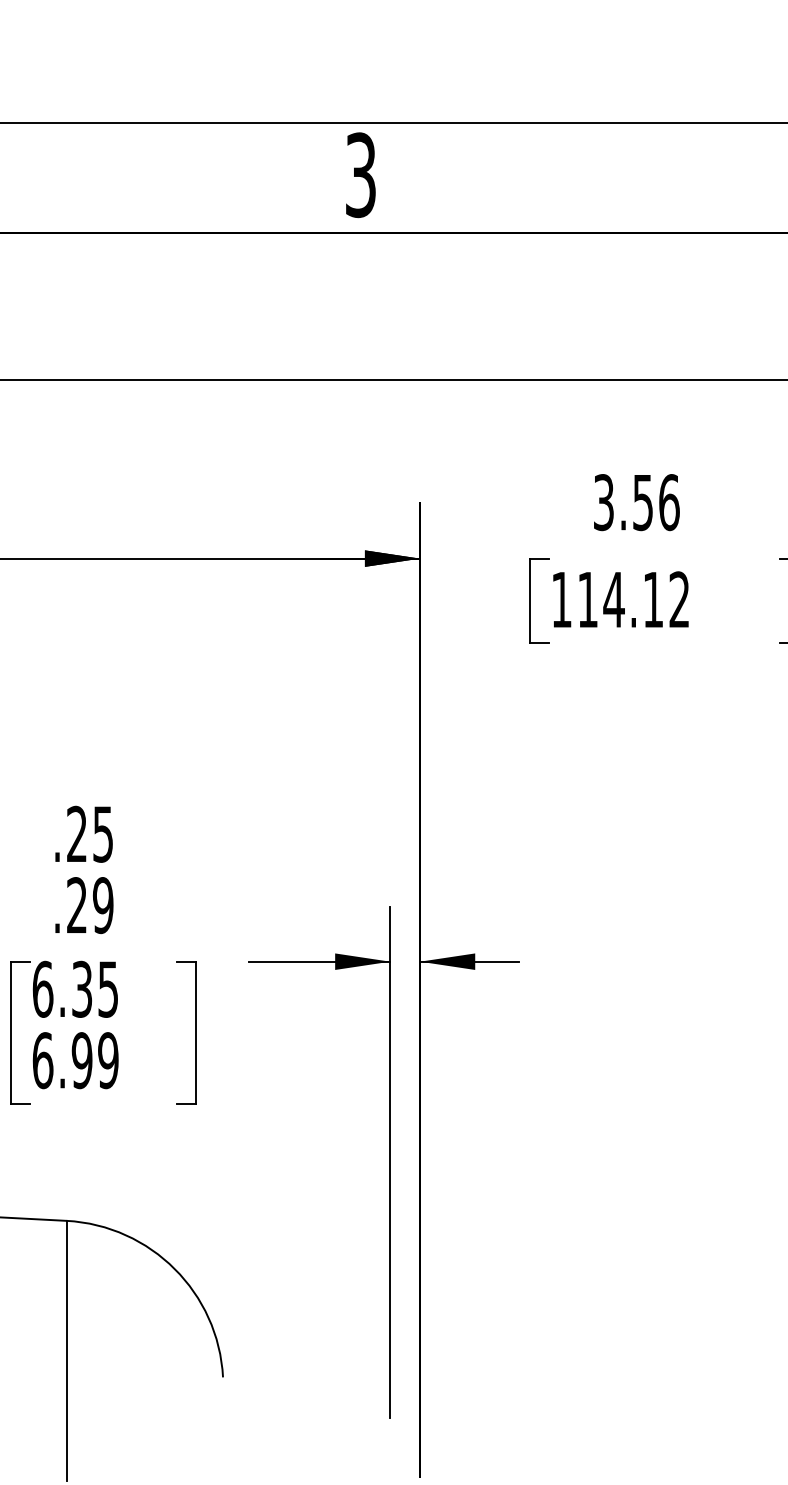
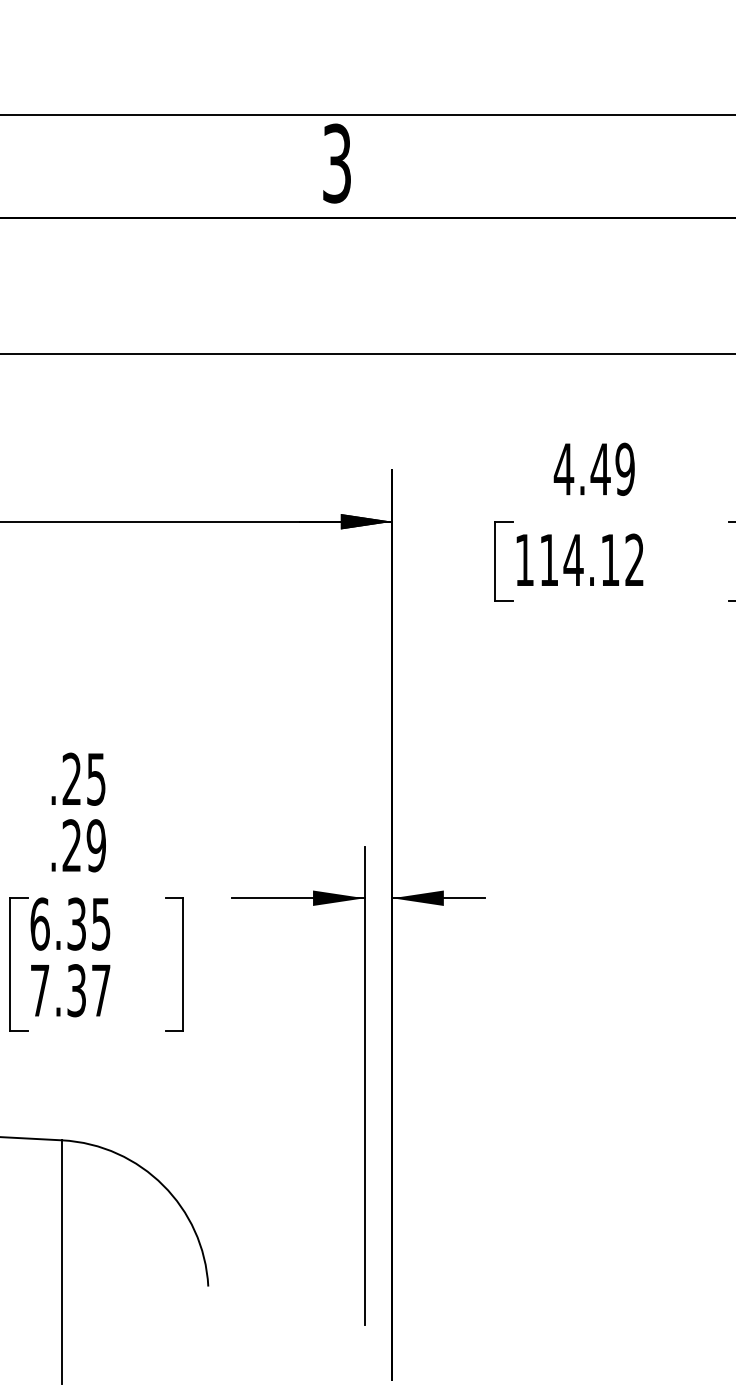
text: (636, 502) -> (594, 469), 3.56 -> 4.49
text: (75, 1060) -> (70, 990), 6.99 -> 7.37

